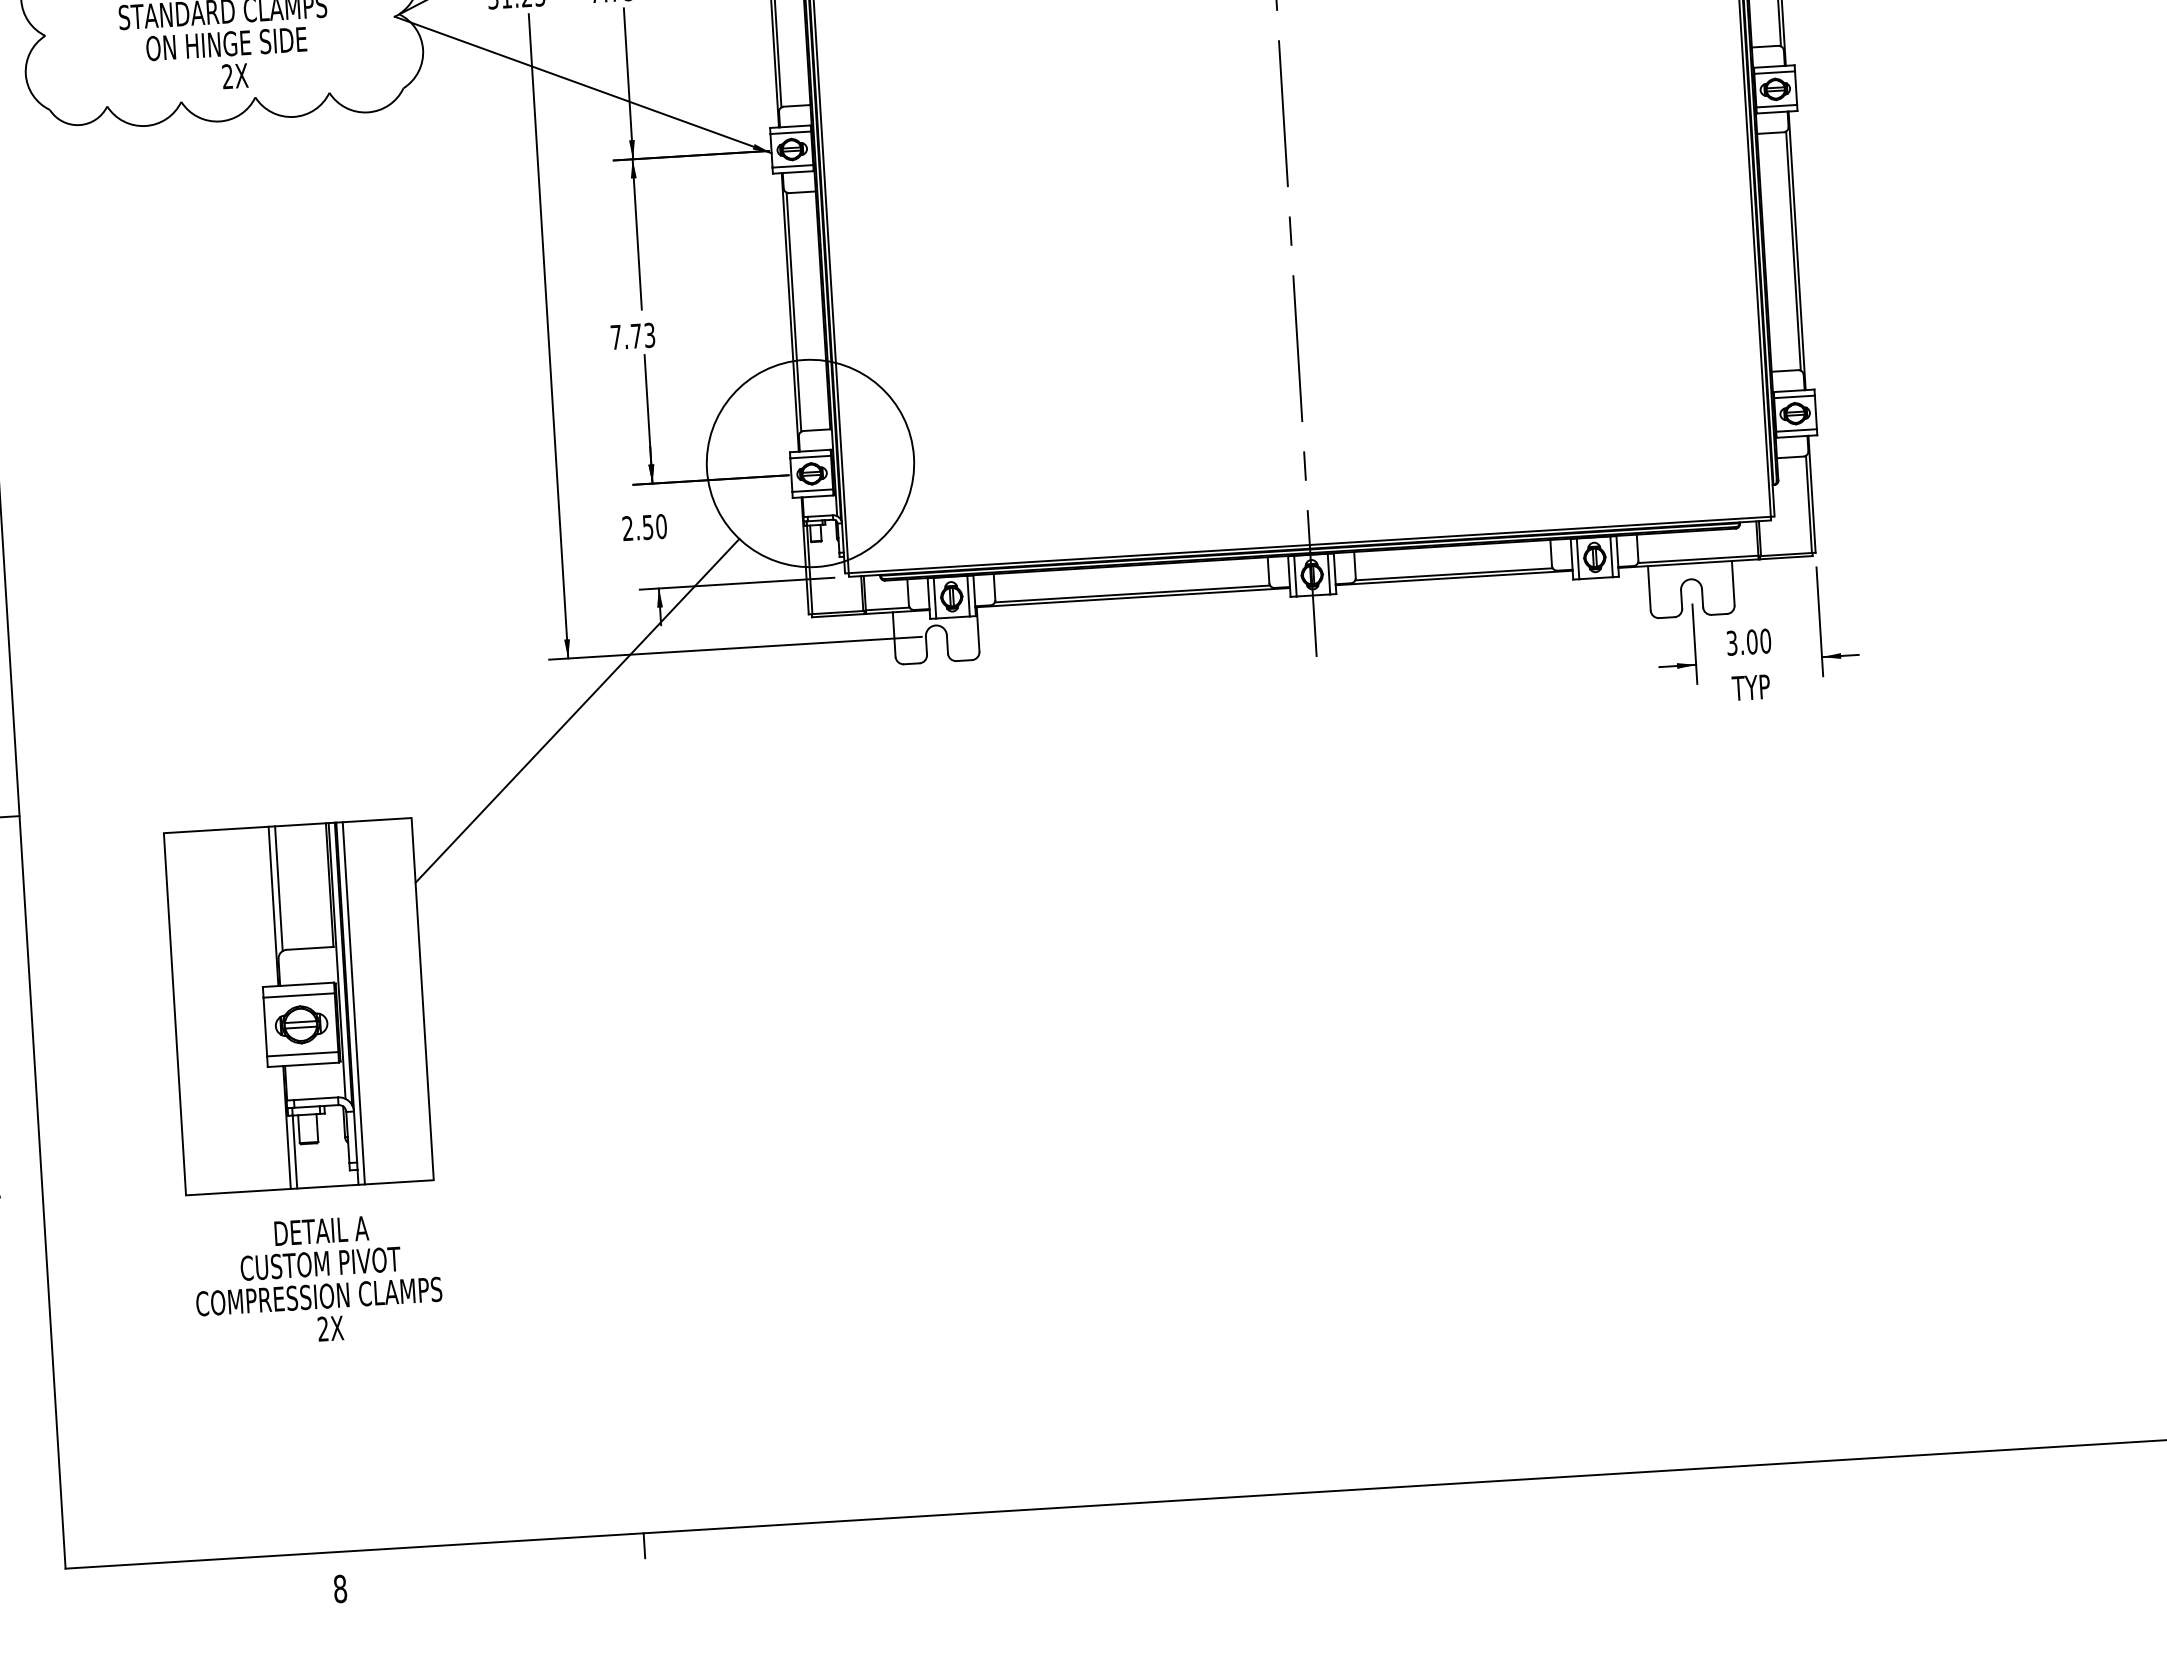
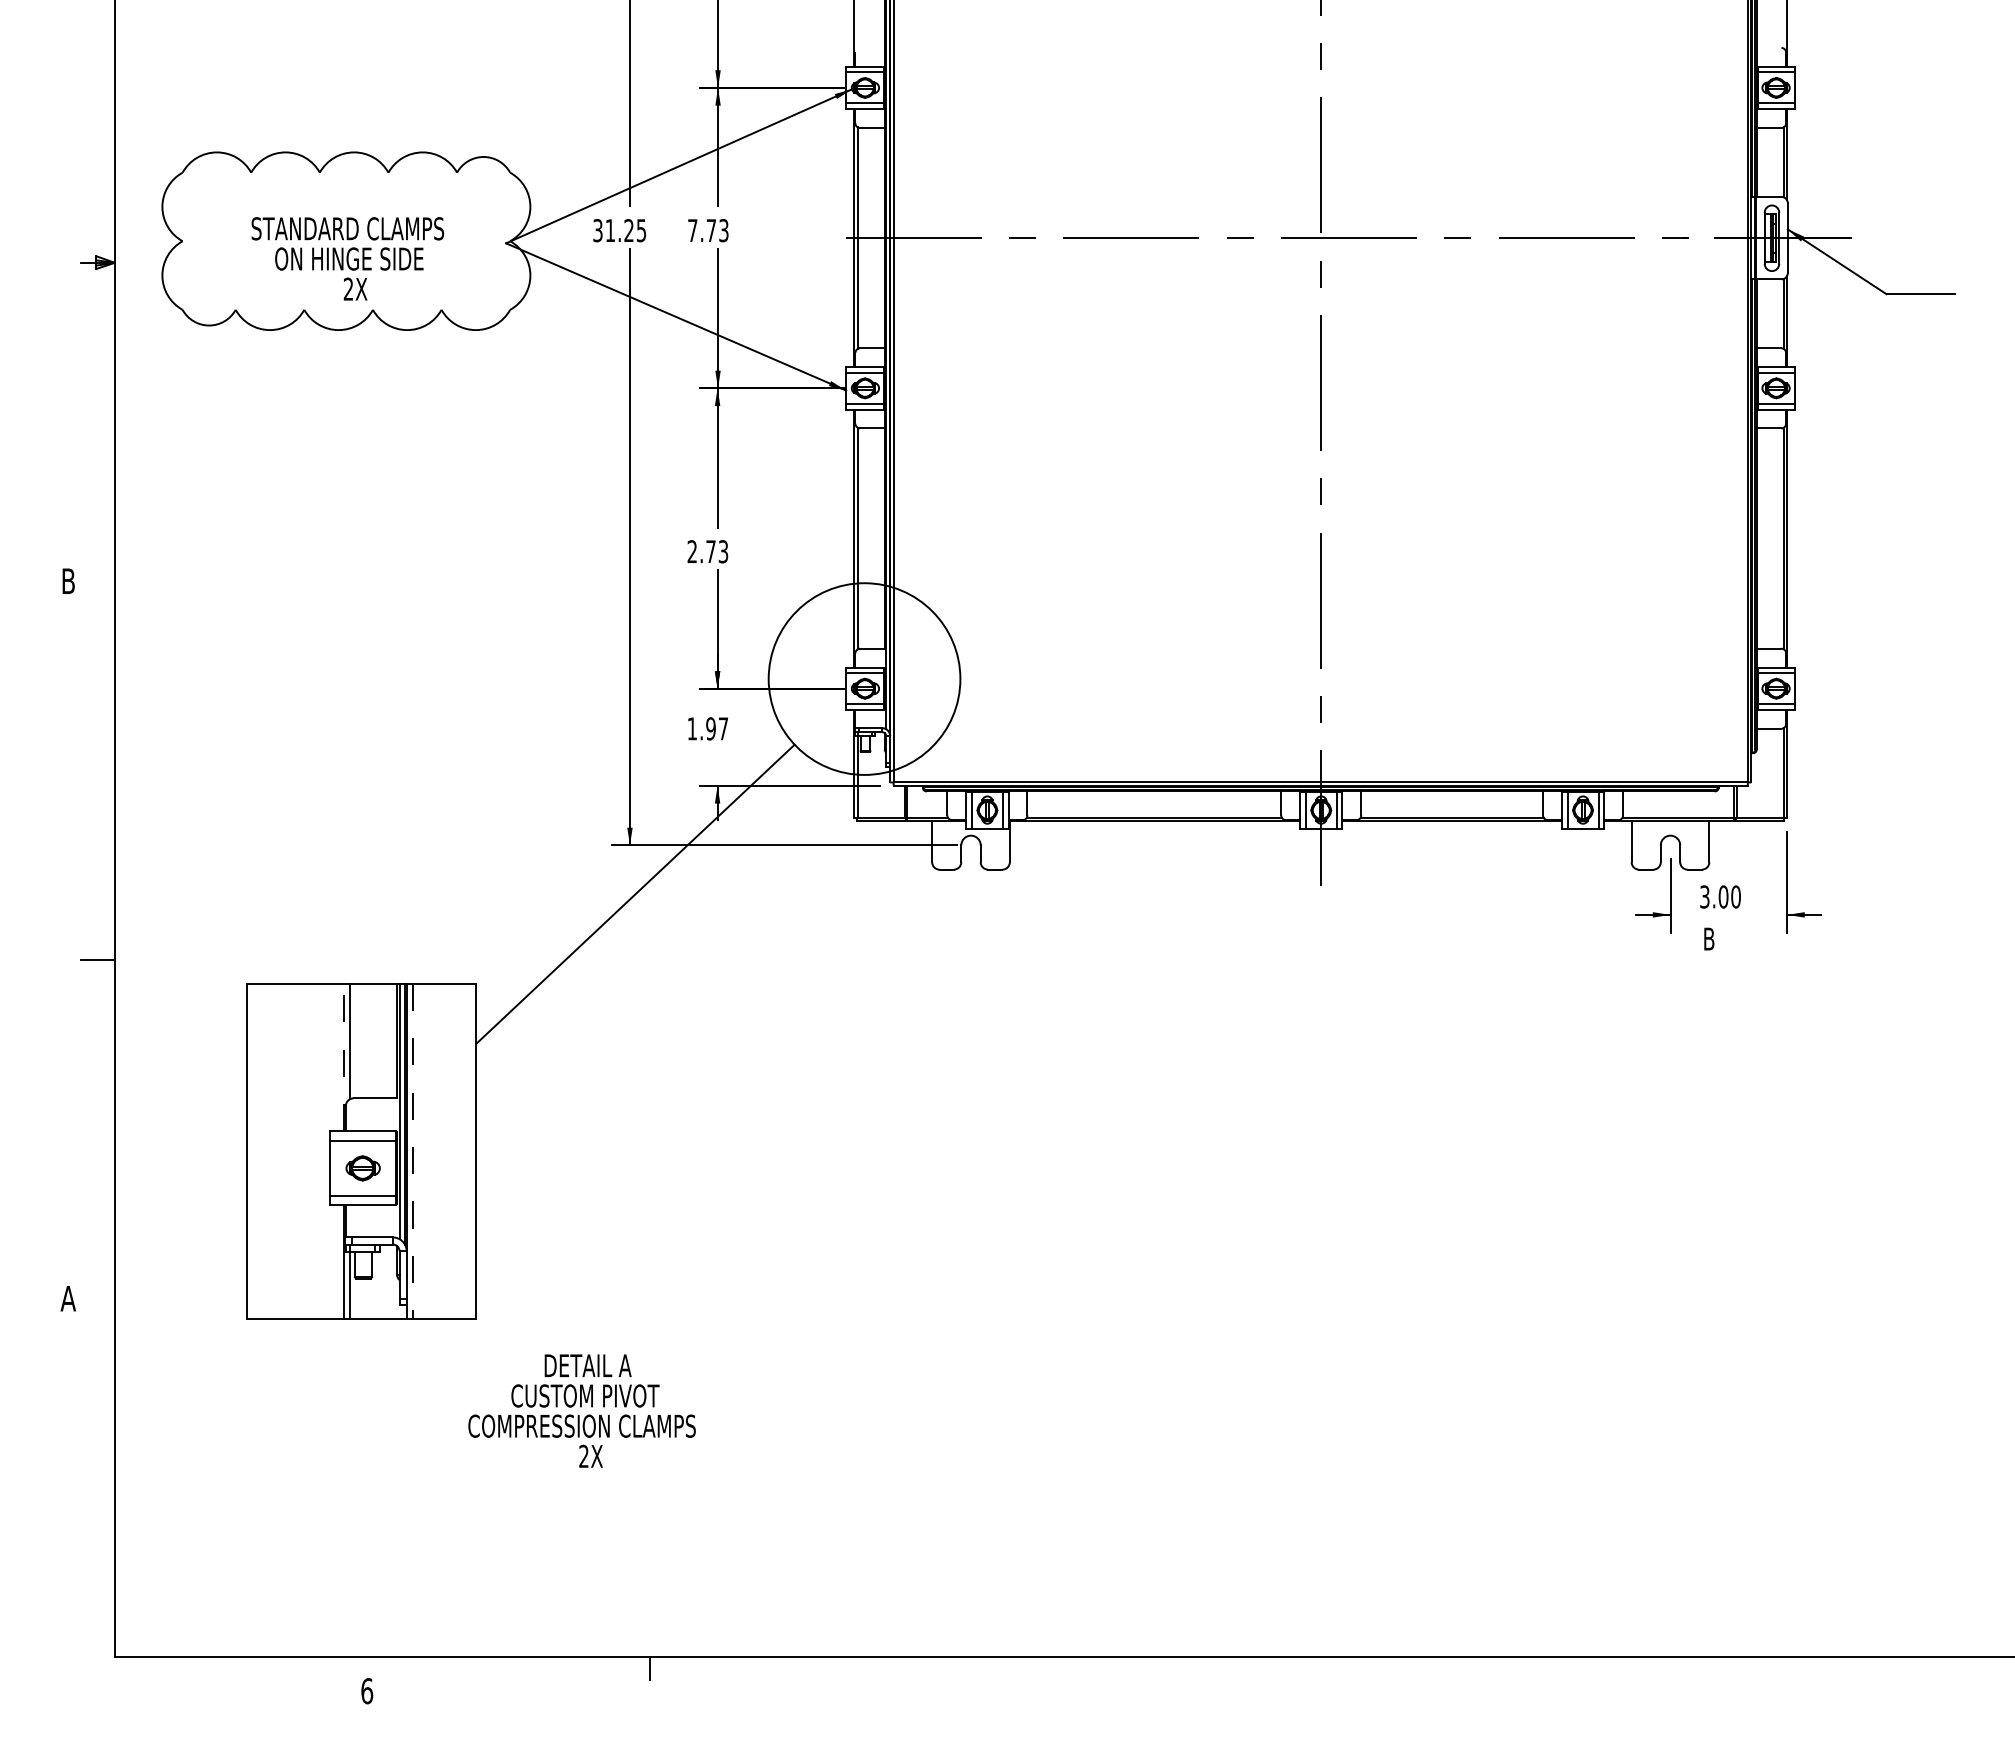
text: (615, 337) -> (691, 551), 7.73 -> 2.73
text: (644, 527) -> (707, 728), 2.50 -> 1.97
text: (1750, 687) -> (1719, 938), TYP -> B
line: (274, 906) -> (344, 1057), solid -> dashed
line: (353, 1003) -> (412, 1151), solid -> dashed
part: (300, 1025) -> (362, 1168), size x0.7
text: (317, 1279) -> (581, 1410), moved
text: (340, 1589) -> (367, 1691), 8 -> 6

